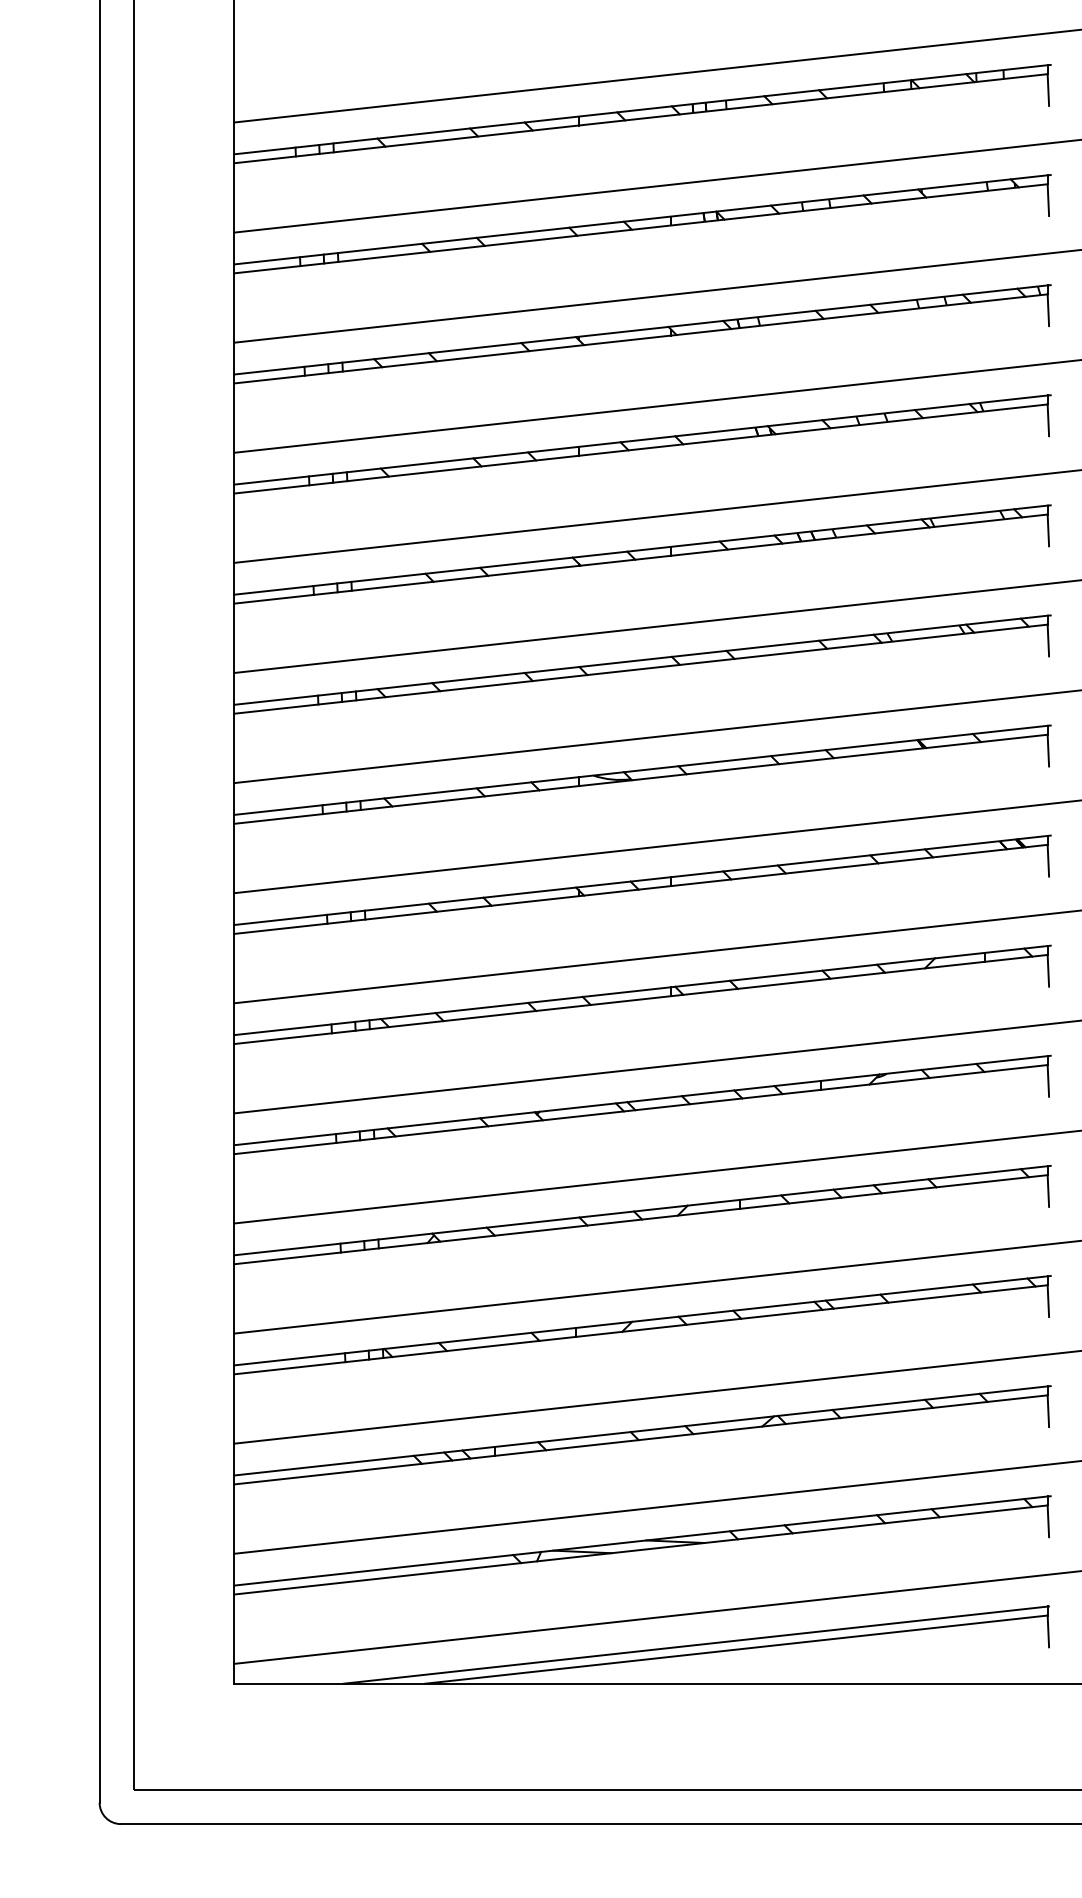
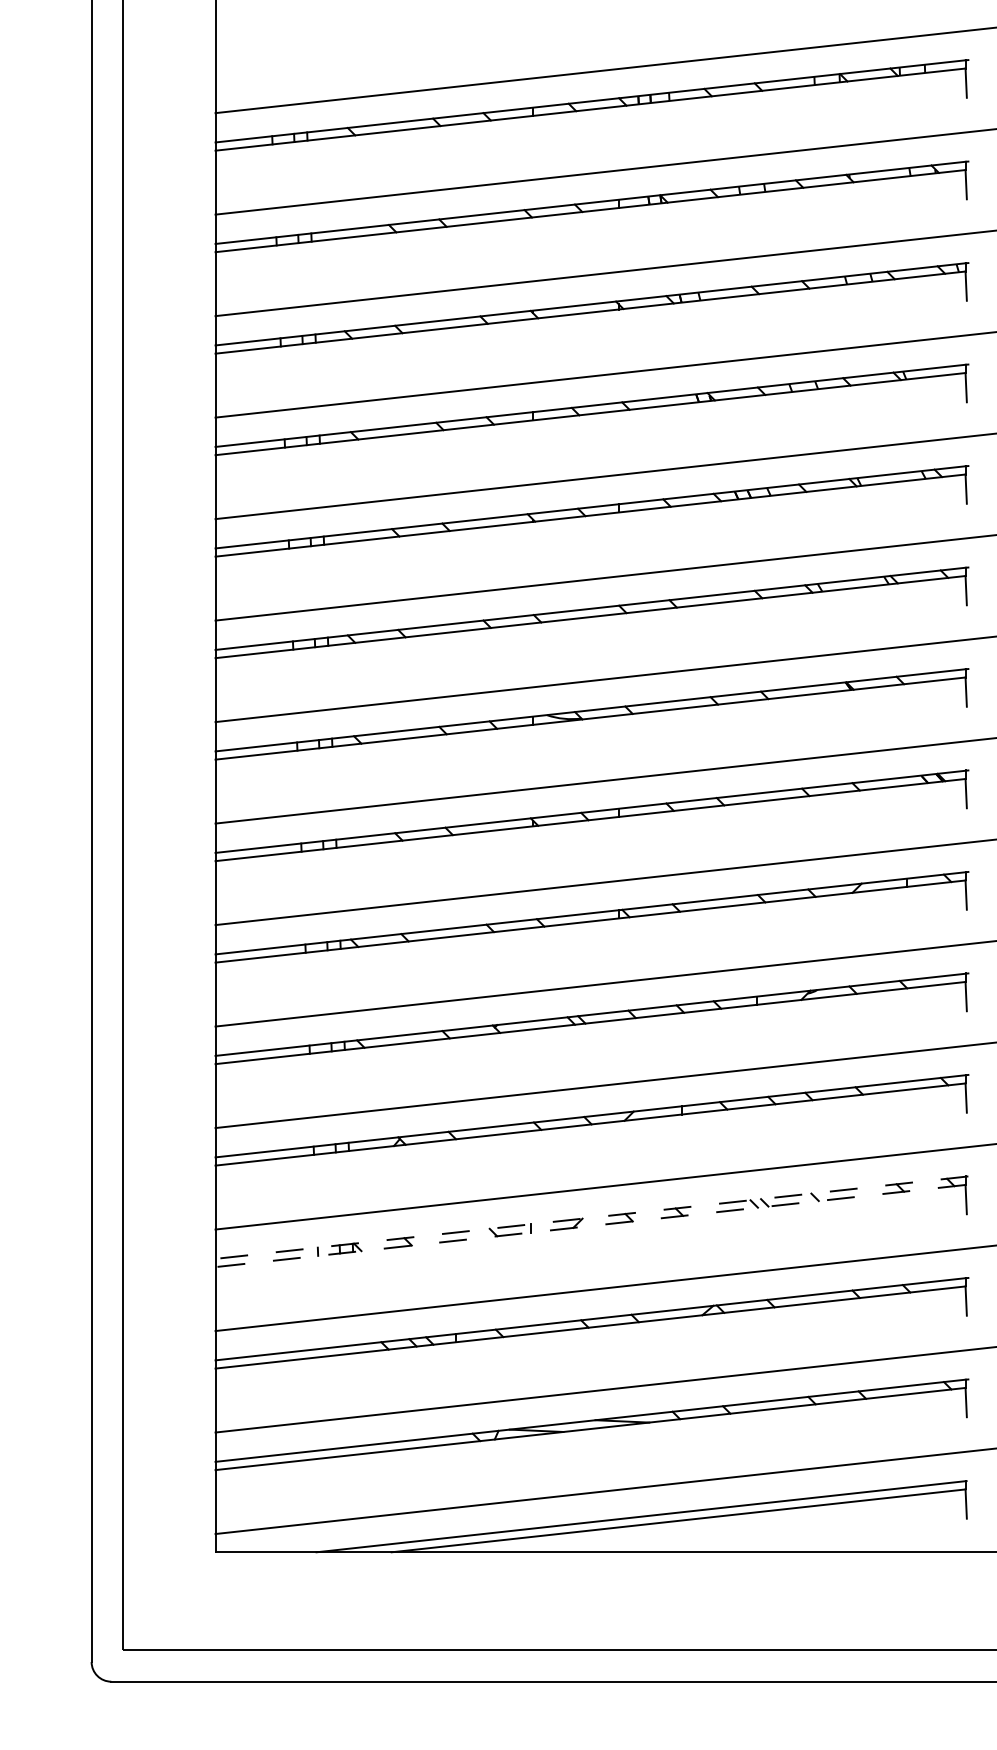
line: (641, 1320) -> (591, 1217), solid -> dashed
line: (640, 1330) -> (590, 1226), solid -> dashed

